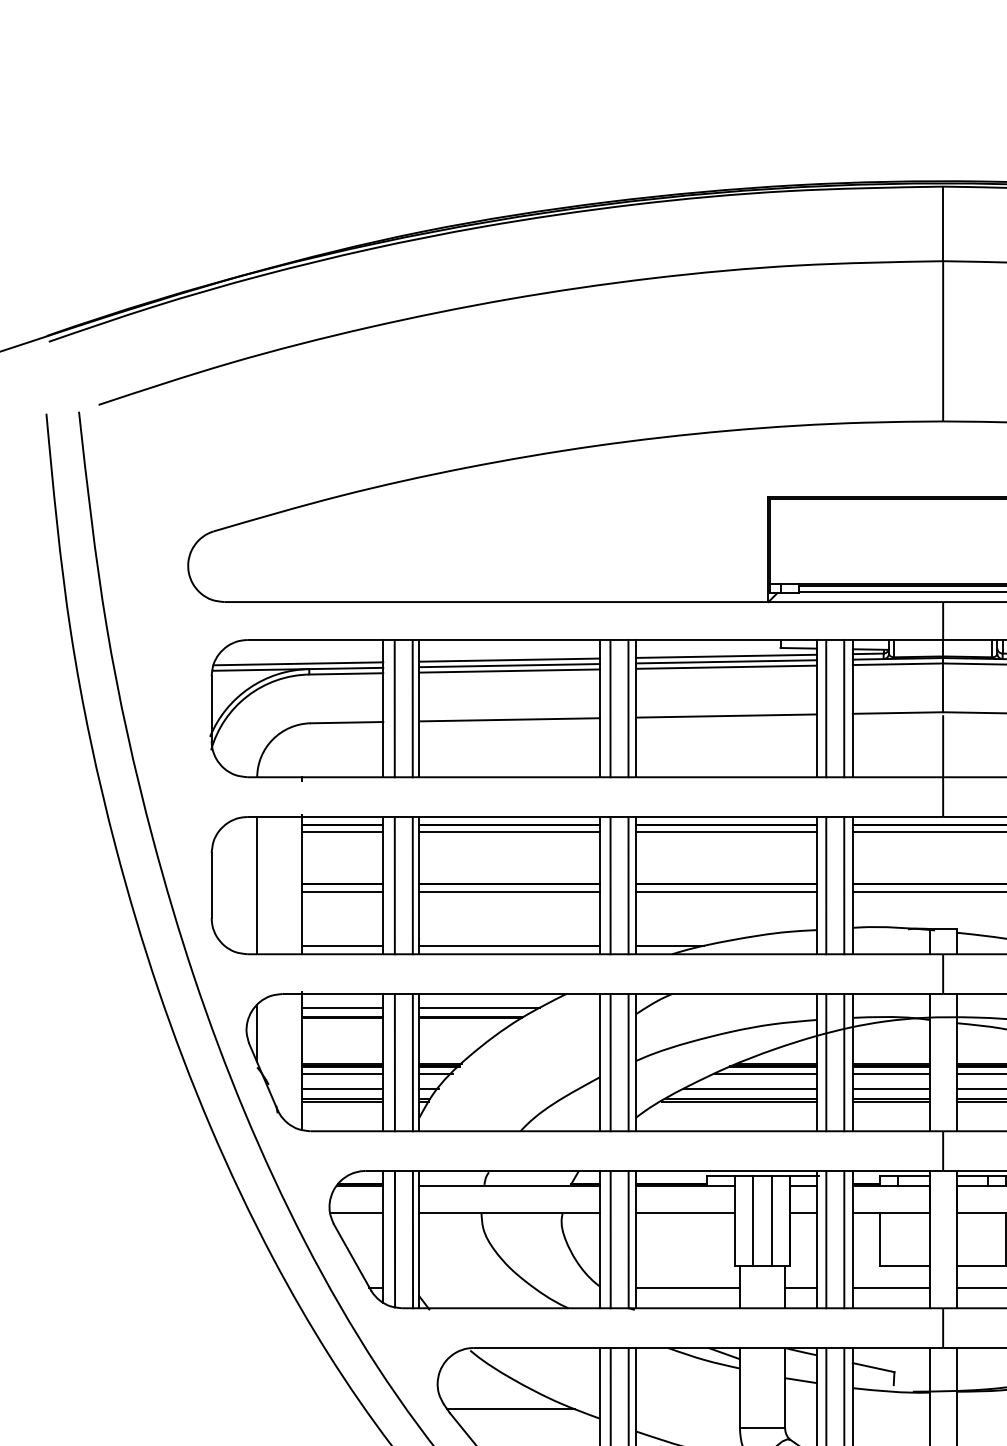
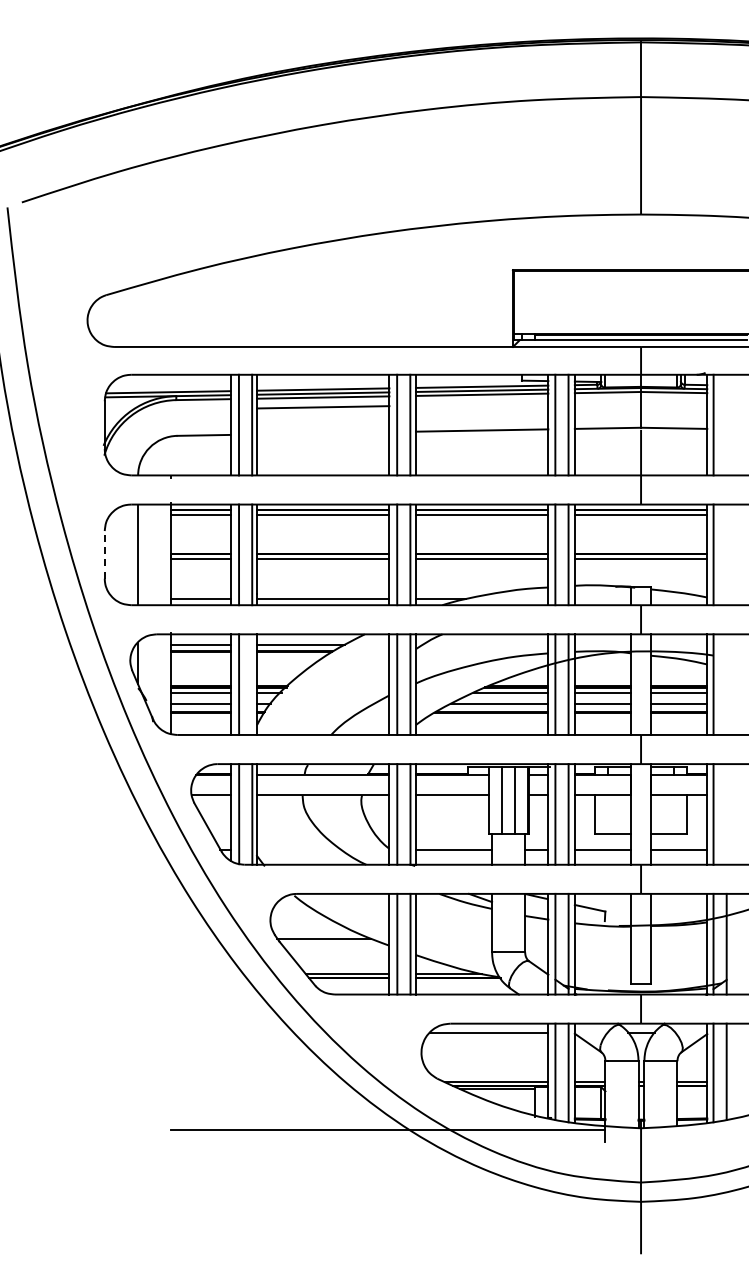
line: (510, 720) -> (323, 407), moved
line: (211, 885) -> (104, 554), solid -> dashed
line: (413, 1062) -> (252, 684), removed

